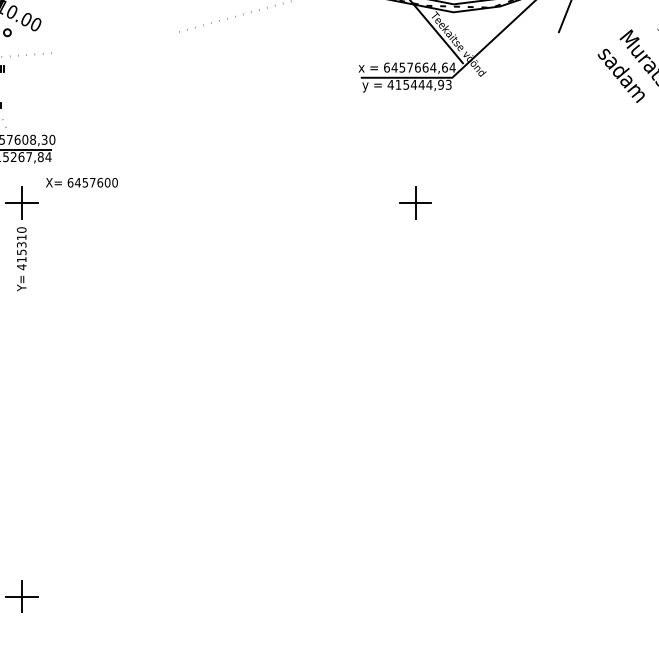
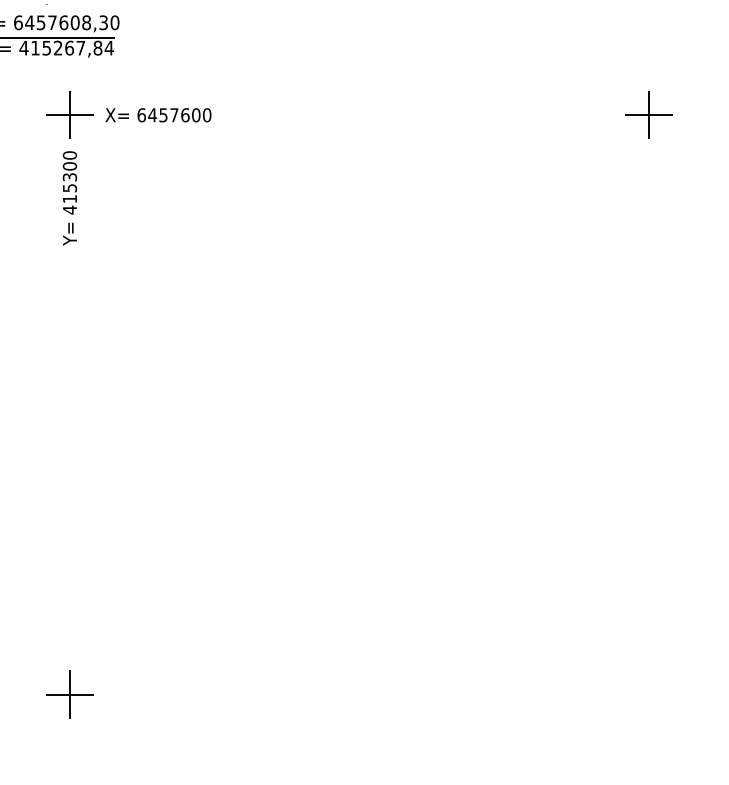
text: (81, 182) -> (157, 114), moved
text: (21, 237) -> (69, 166), 415310 -> 415300

